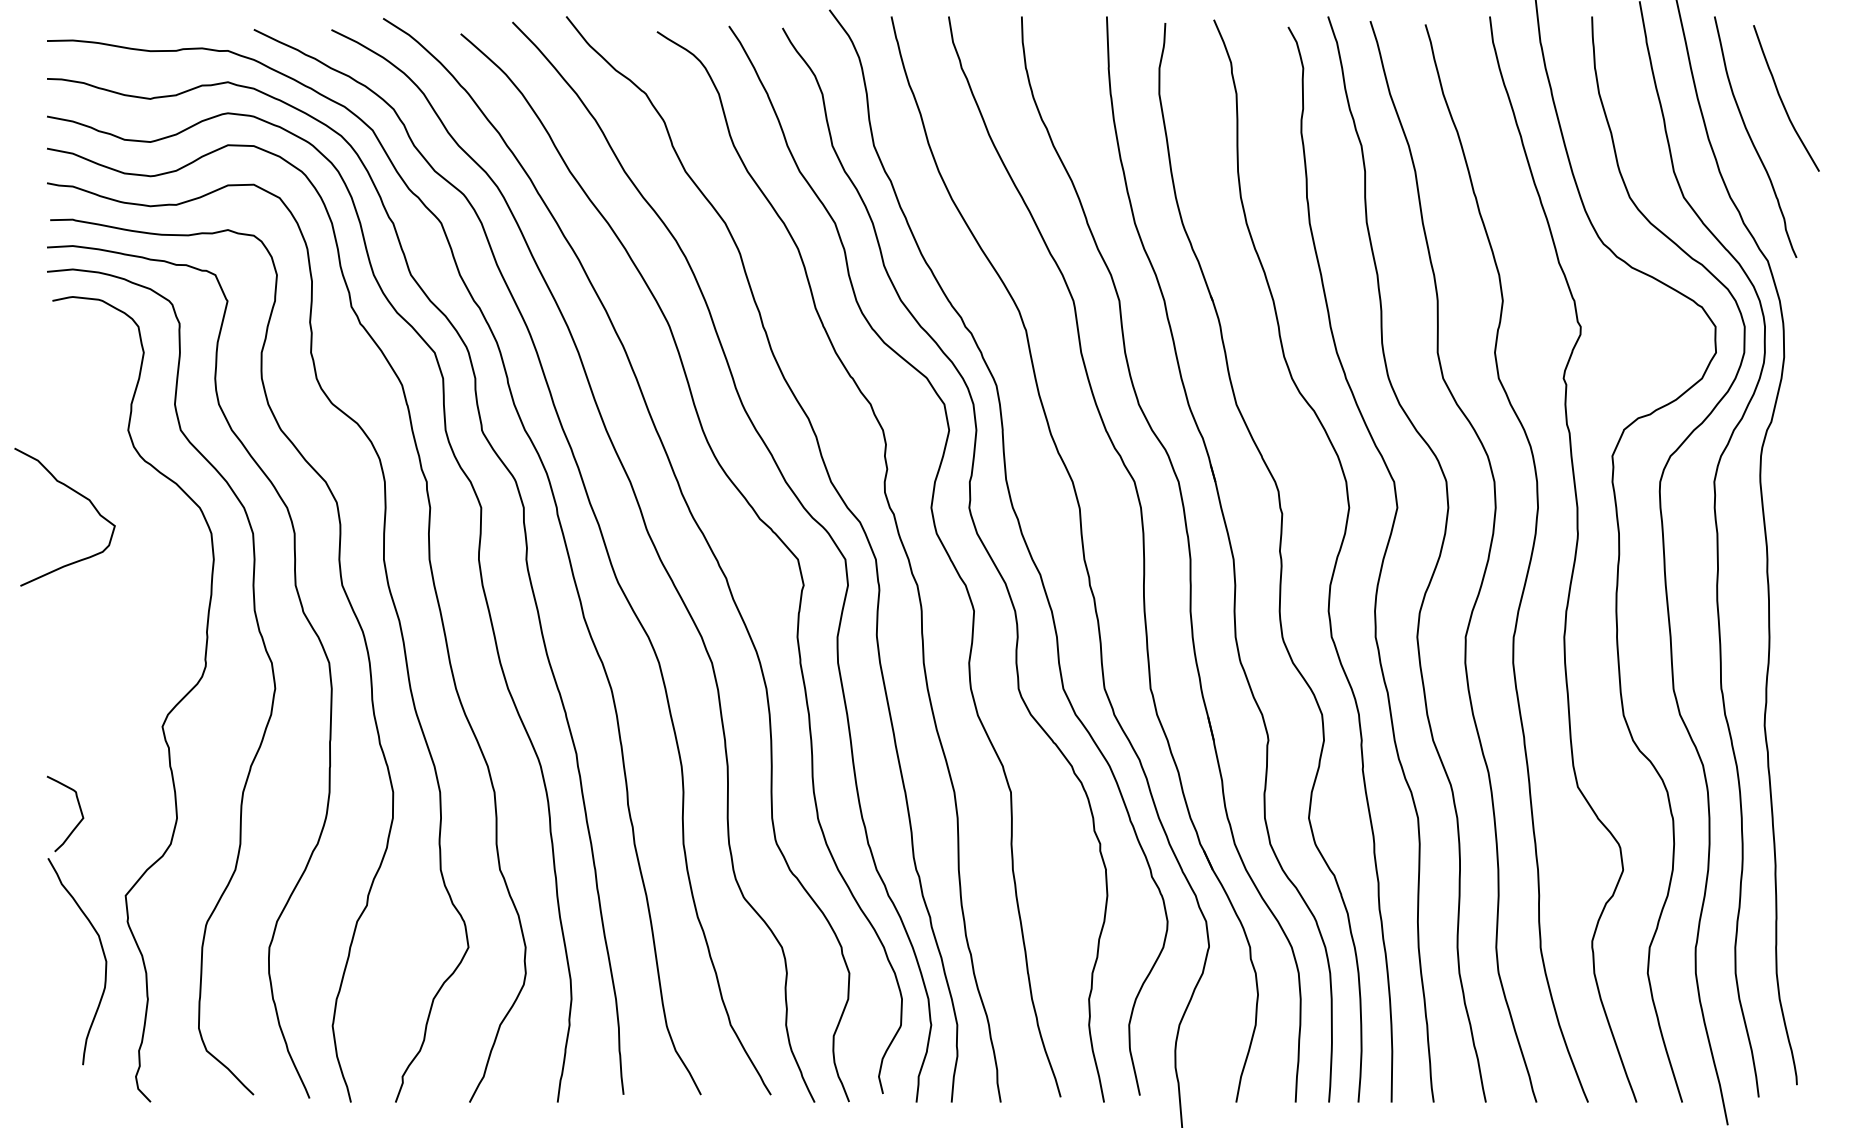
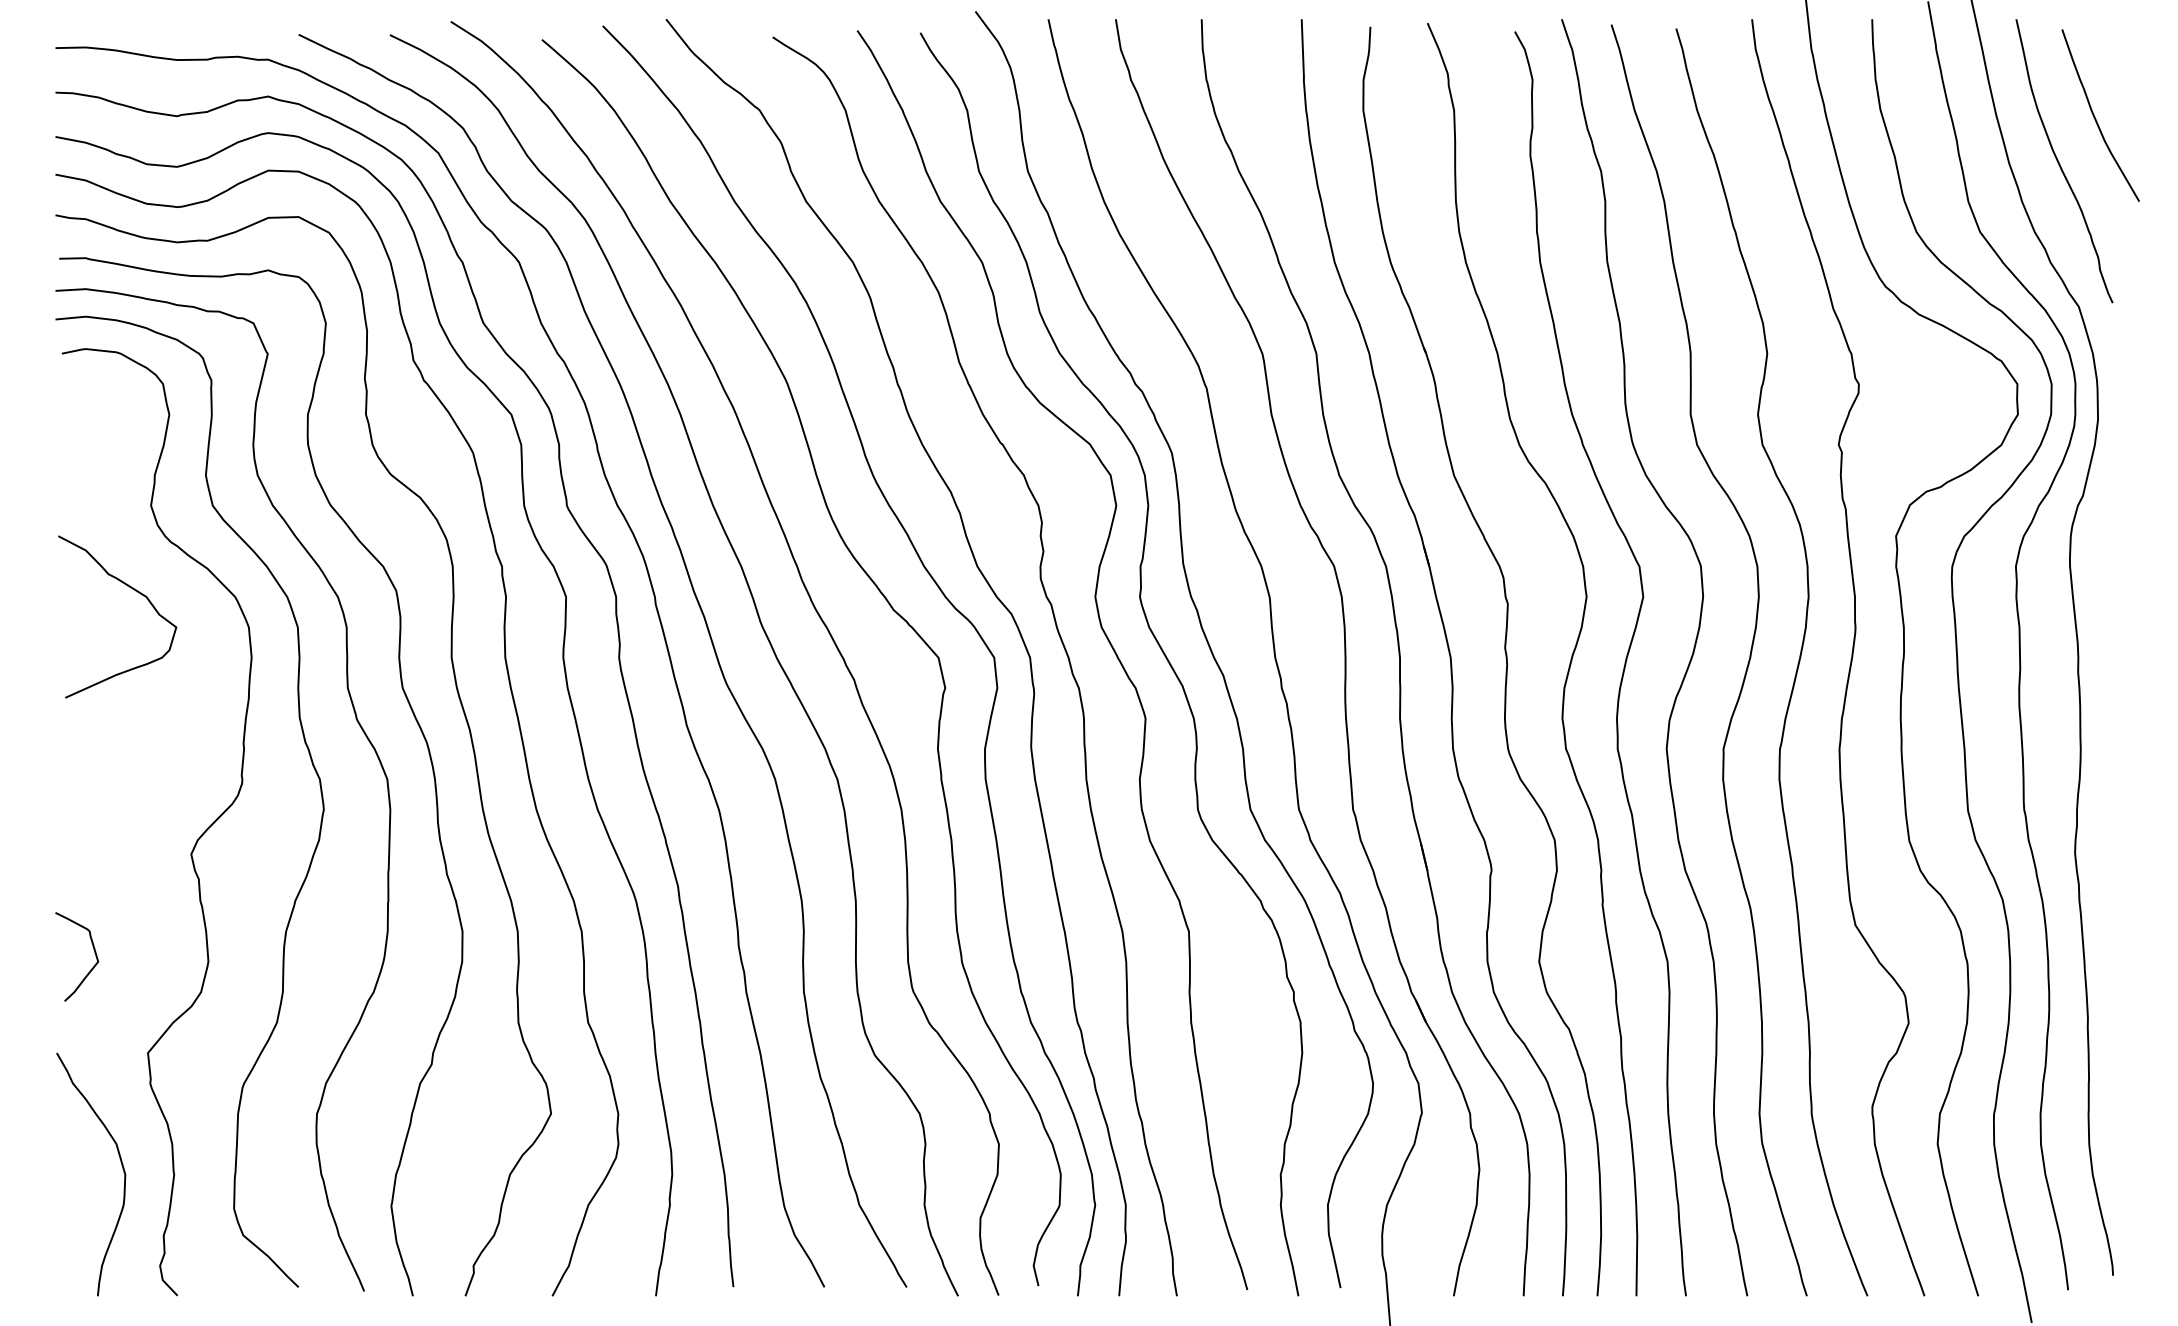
curve: (80, 495) -> (135, 591), moved
curve: (103, 953) -> (121, 1165), moved

